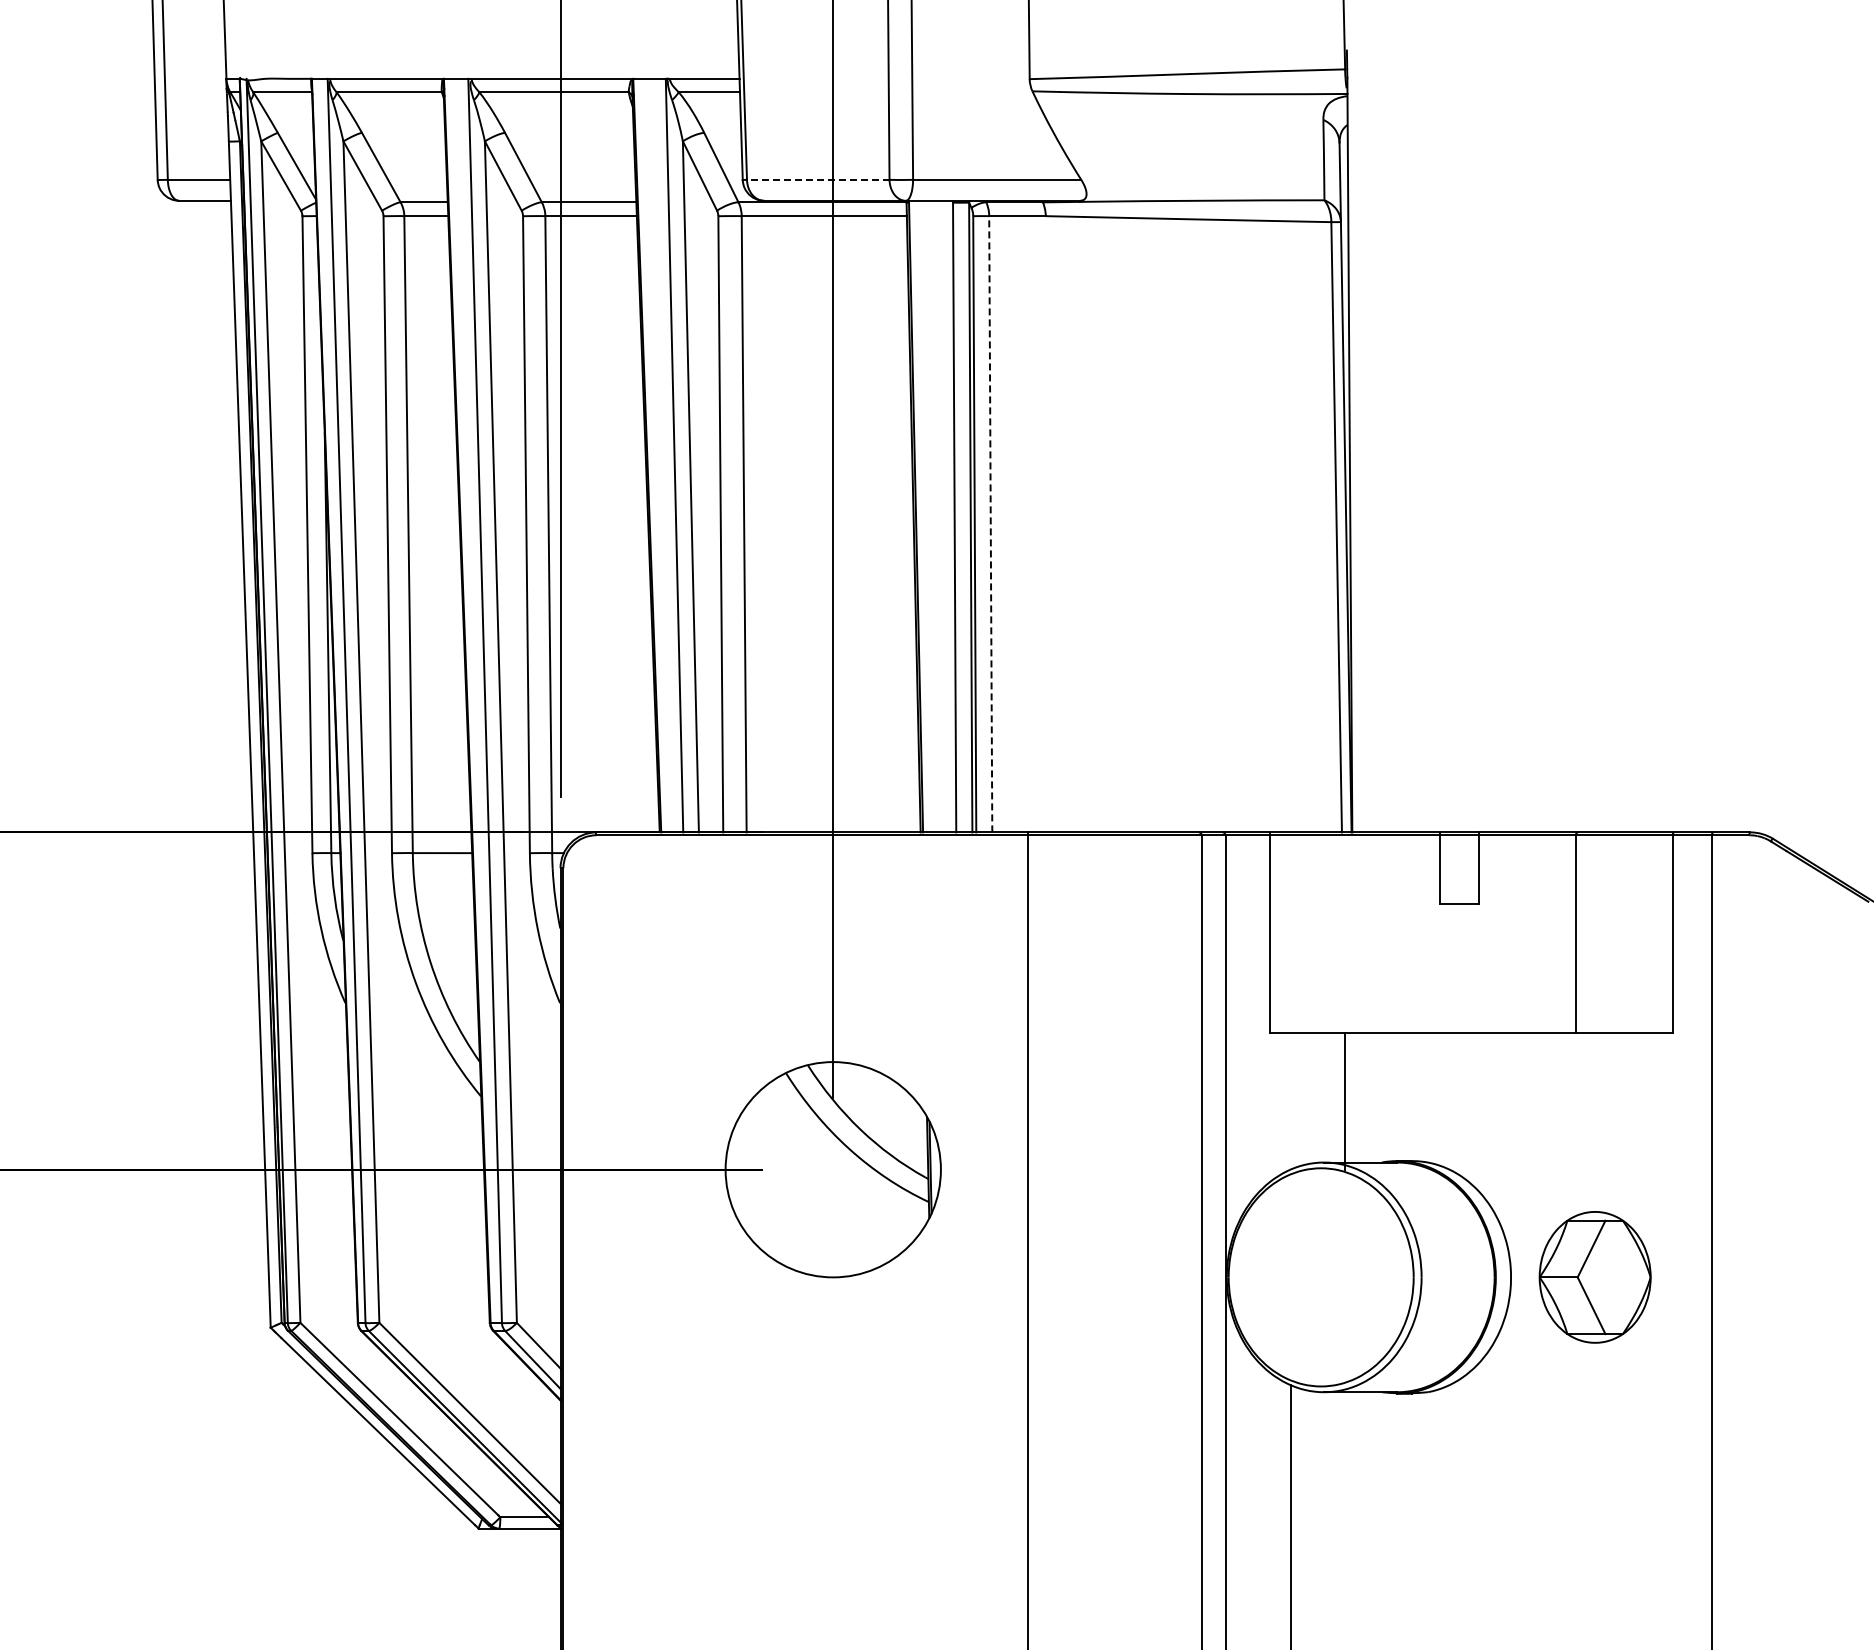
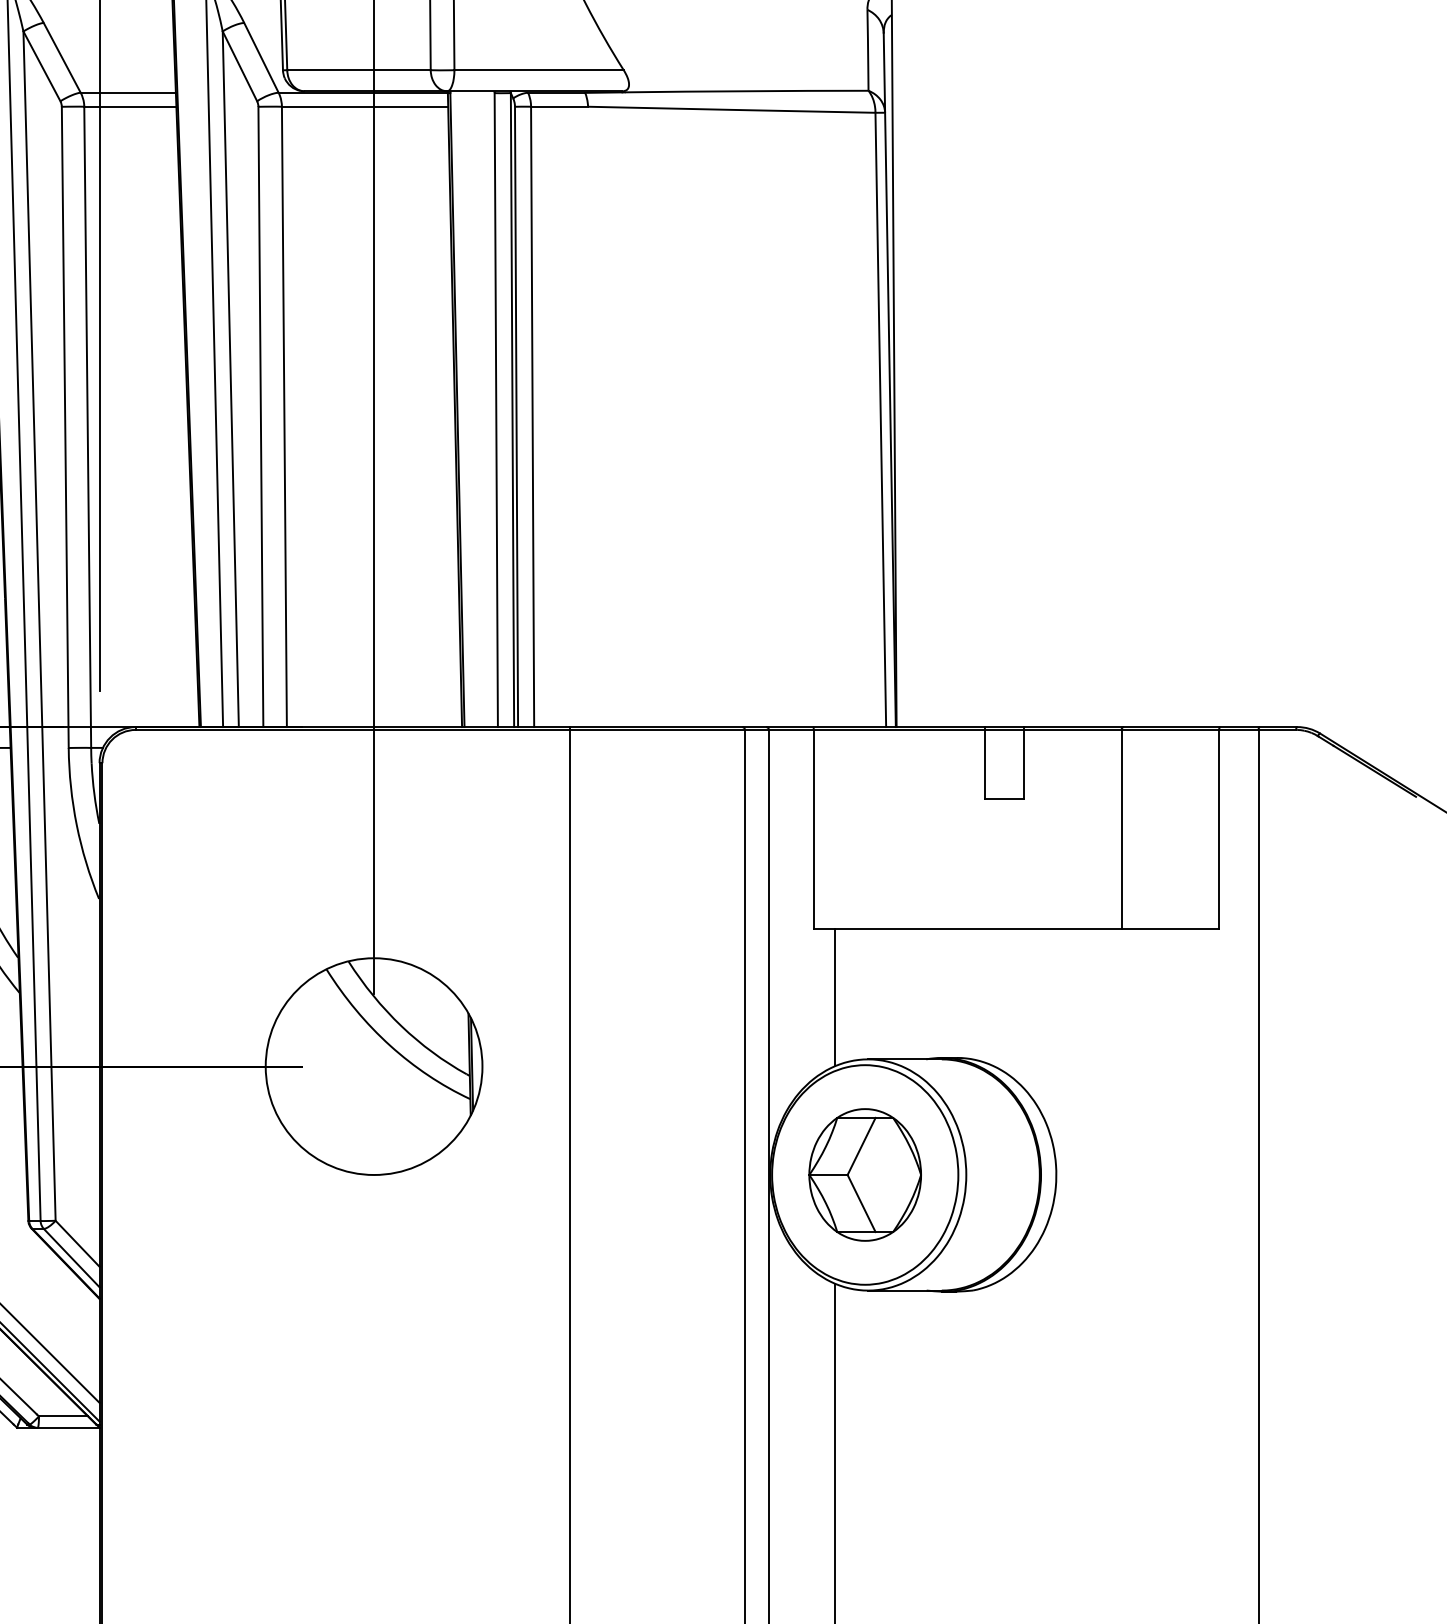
line: (817, 179) -> (358, 69), dashed -> solid
line: (990, 523) -> (532, 416), dashed -> solid
line: (1344, 1101) -> (834, 997), moved
part: (1594, 1277) -> (864, 1175), moved

